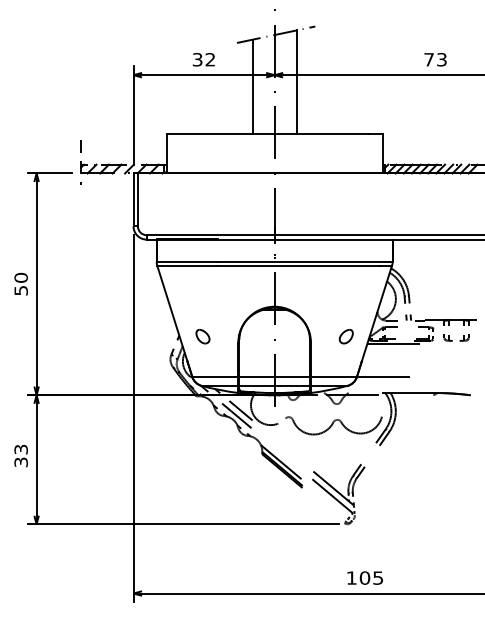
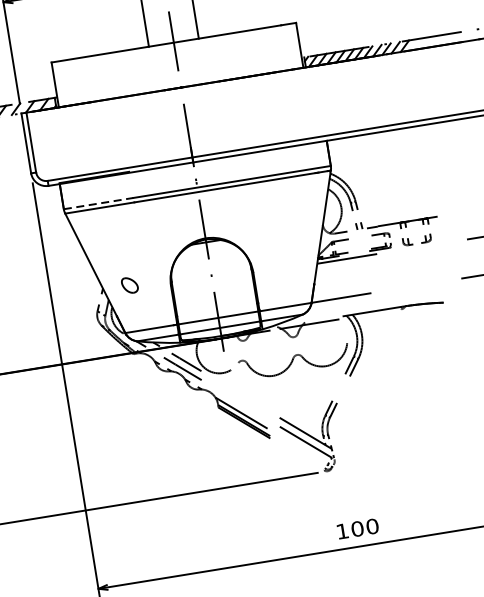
line: (187, 261) -> (98, 203), solid -> dashed
part: (345, 336) -> (291, 259), removed
text: (378, 577) -> (372, 525), 105 -> 100

